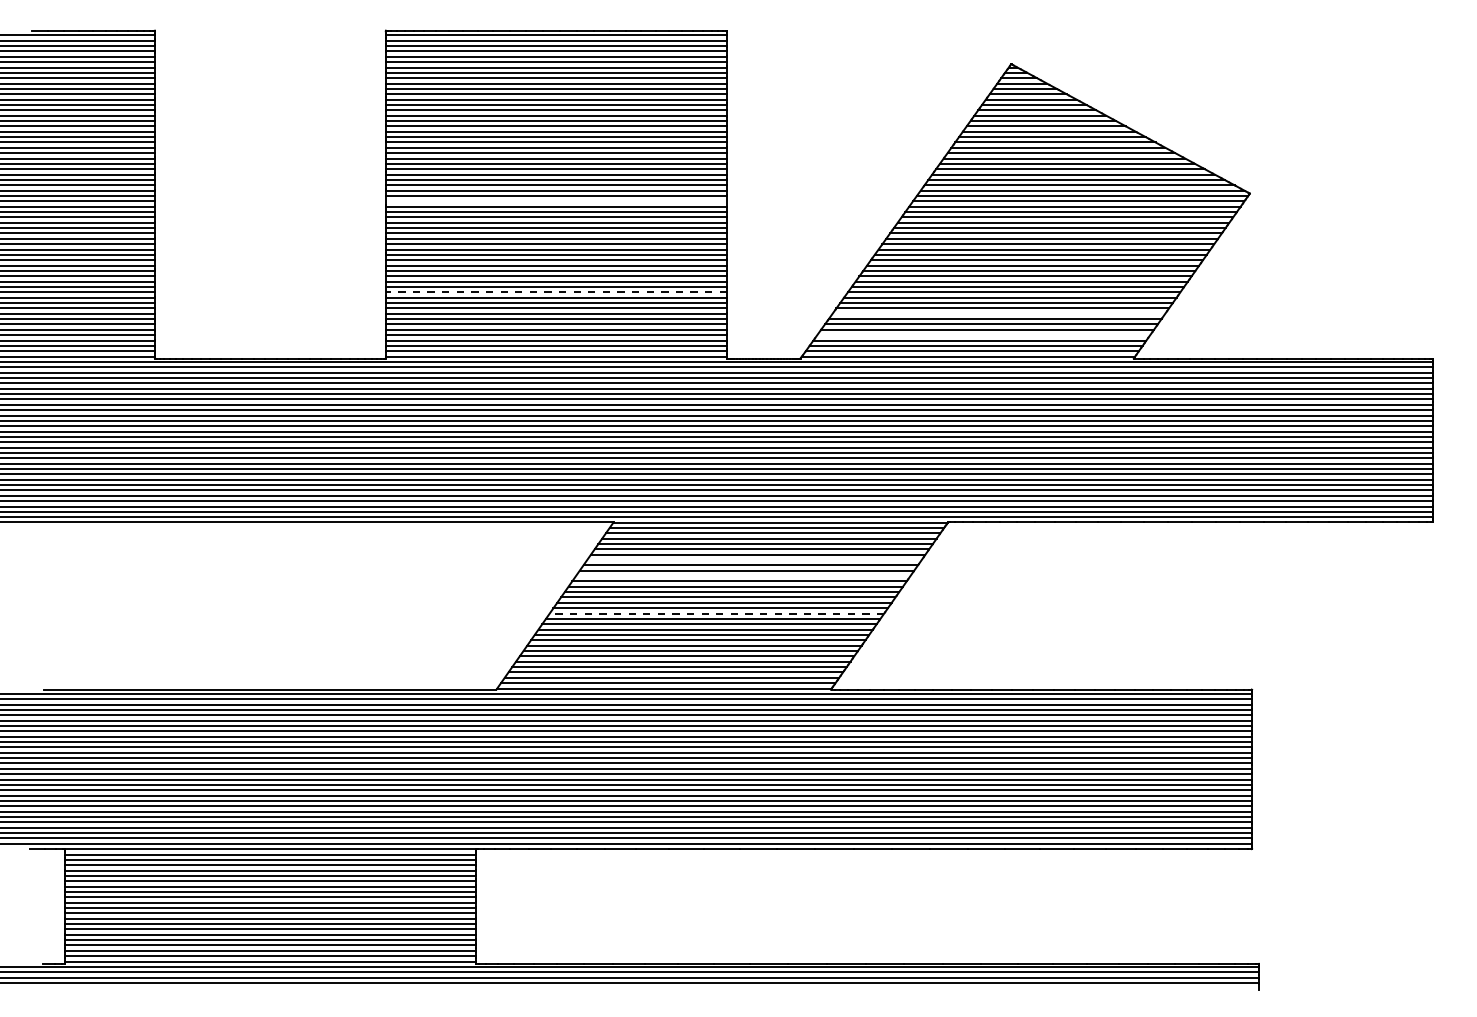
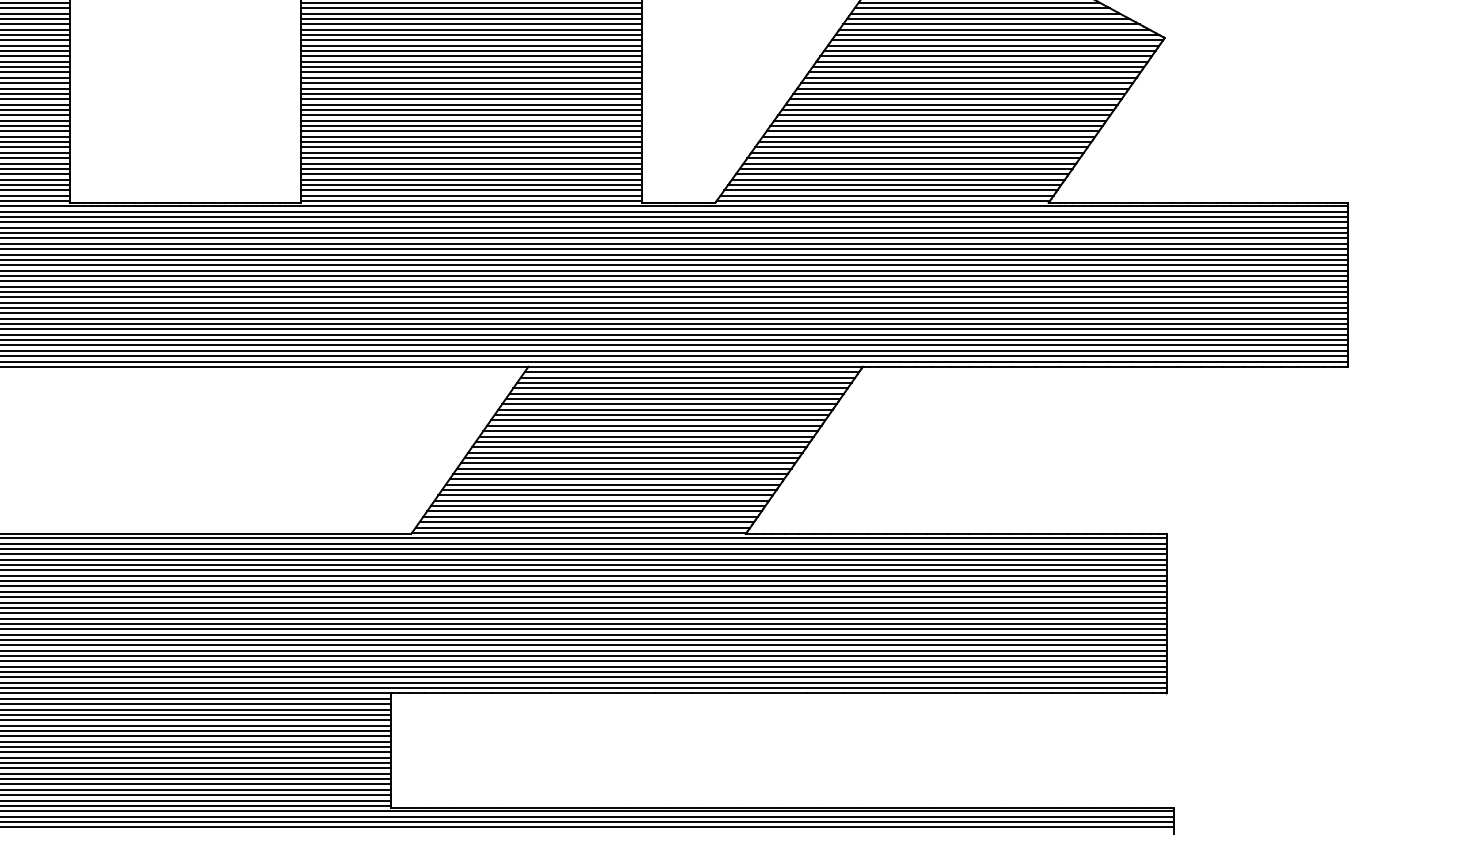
line: (555, 201) -> (470, 45), added
line: (556, 292) -> (471, 136), dashed -> solid
line: (998, 313) -> (913, 157), added
line: (983, 335) -> (898, 179), added
line: (754, 560) -> (669, 404), added
line: (742, 576) -> (657, 420), added
line: (716, 613) -> (631, 457), dashed -> solid

